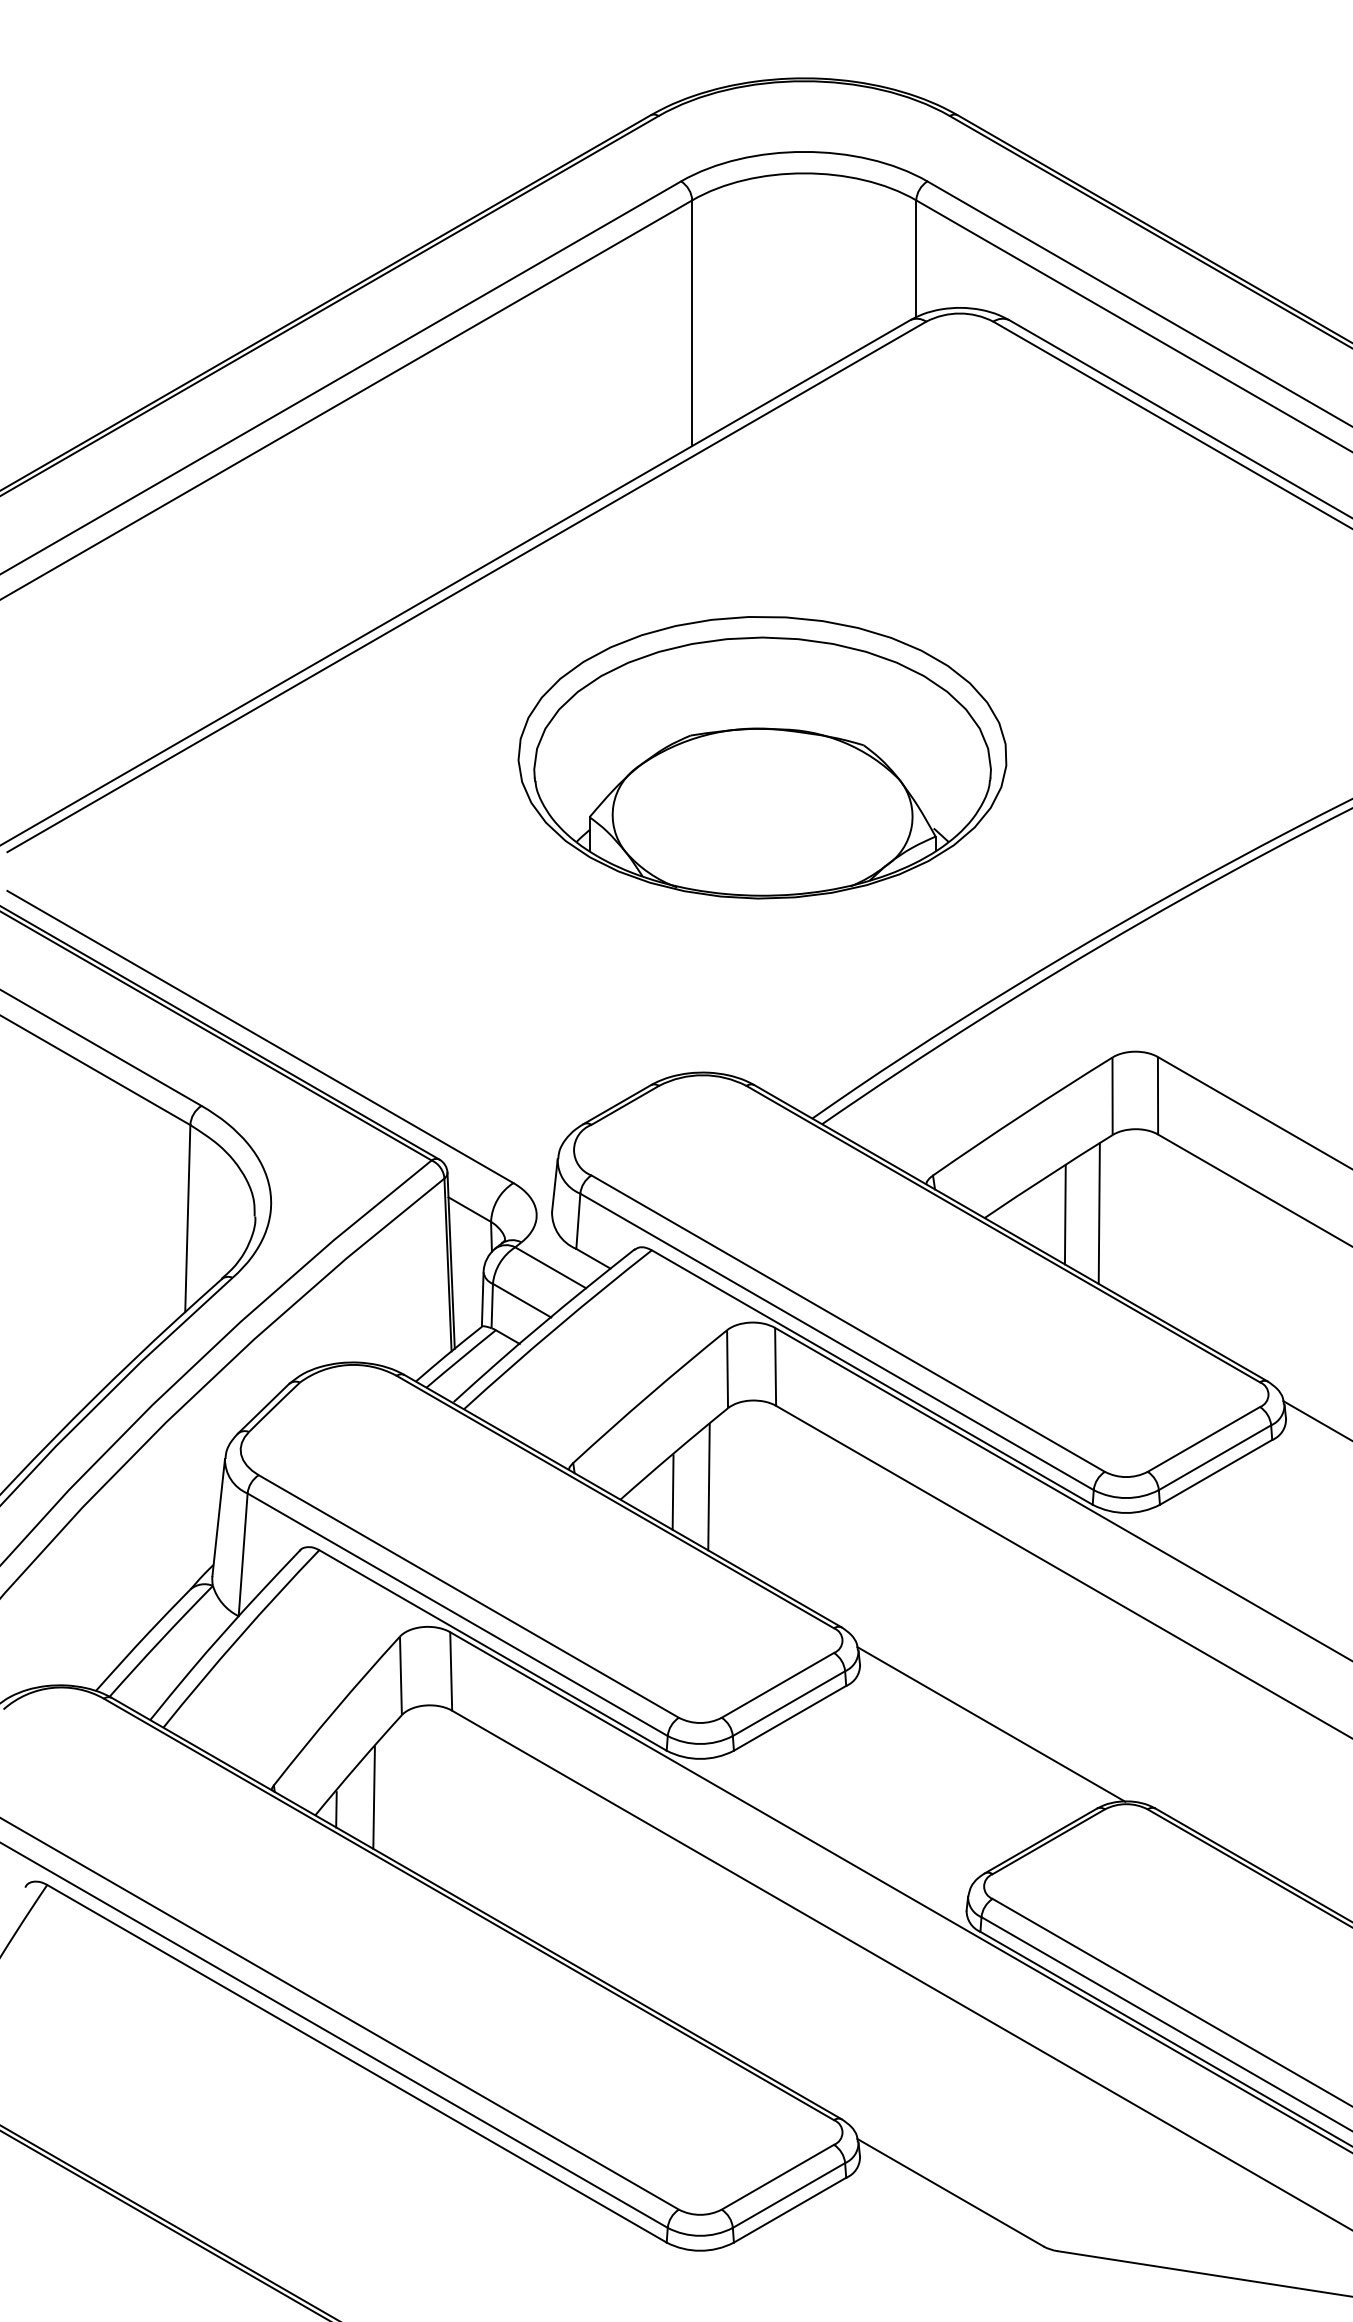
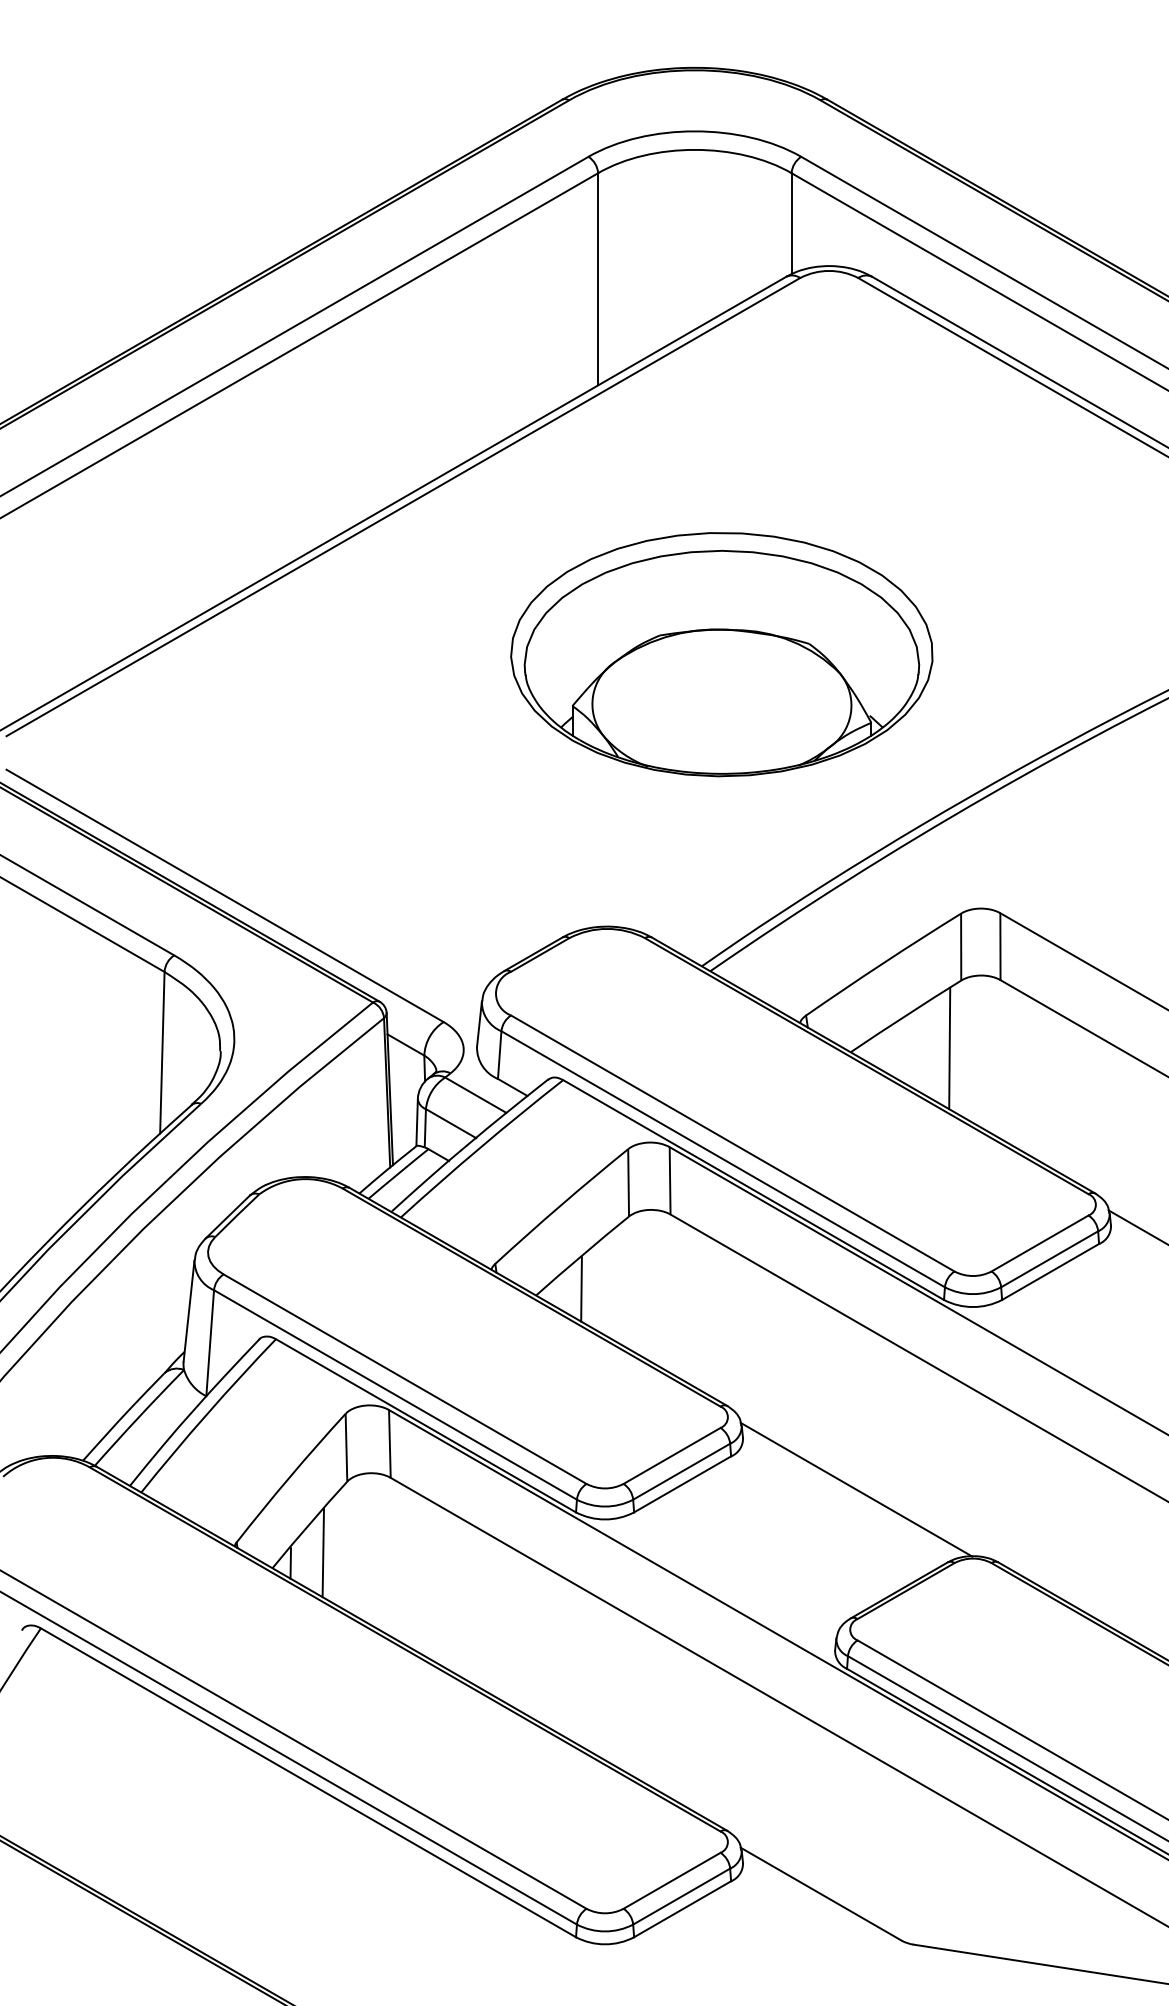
part: (762, 757) -> (721, 654), moved
line: (1064, 1214) -> (919, 1049), removed
line: (708, 1487) -> (612, 1285), removed

